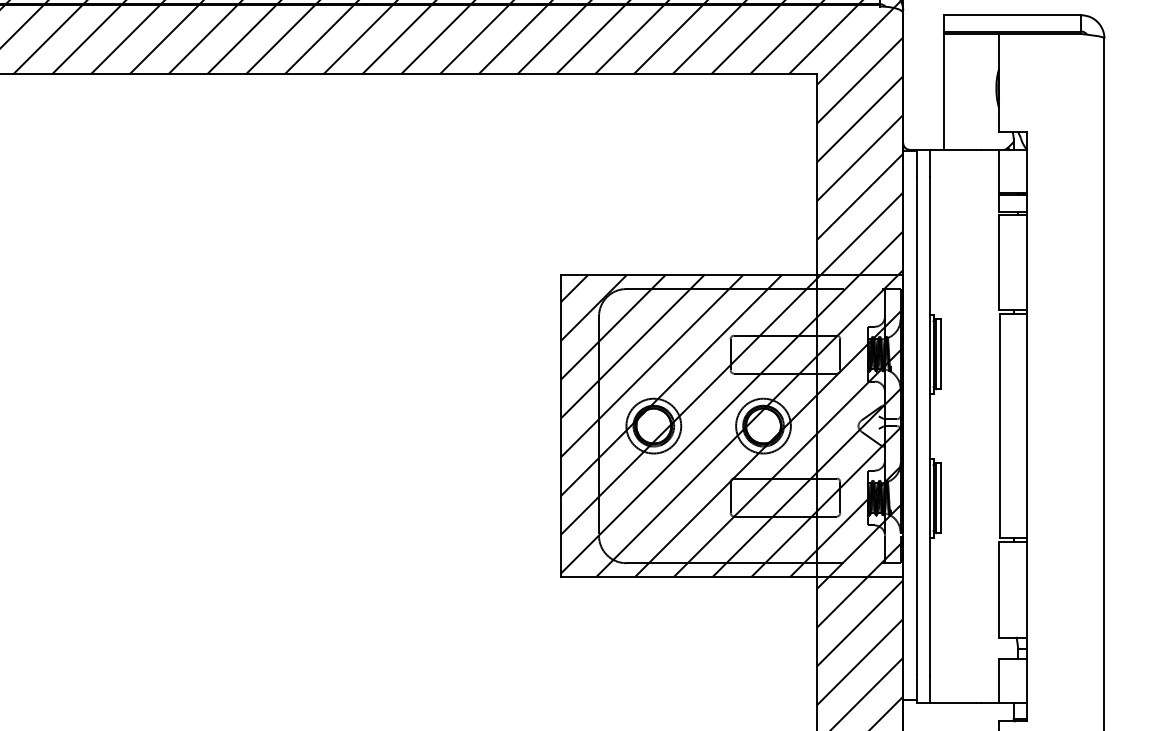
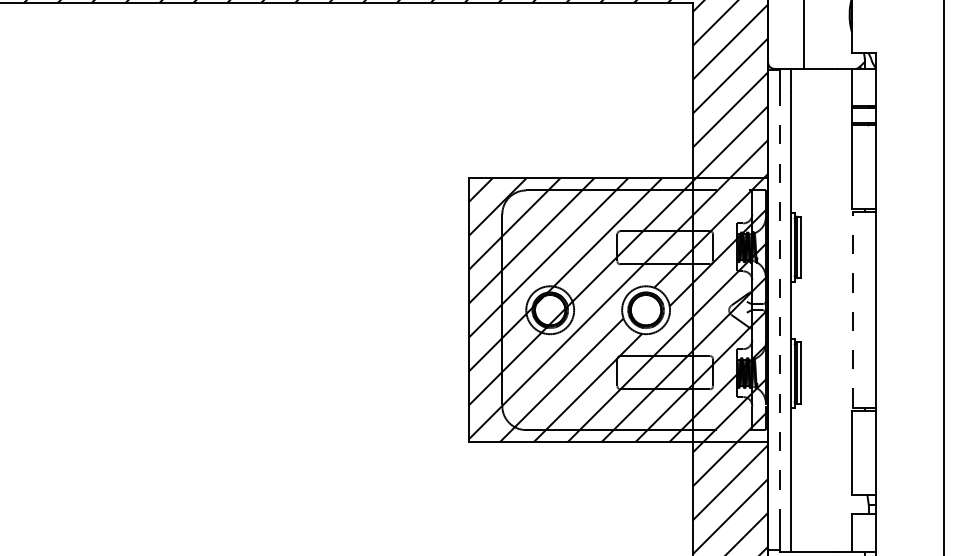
line: (999, 425) -> (852, 309), solid -> dashed
hatch: (763, 426) -> (646, 310), removed
line: (916, 426) -> (779, 310), solid -> dashed

